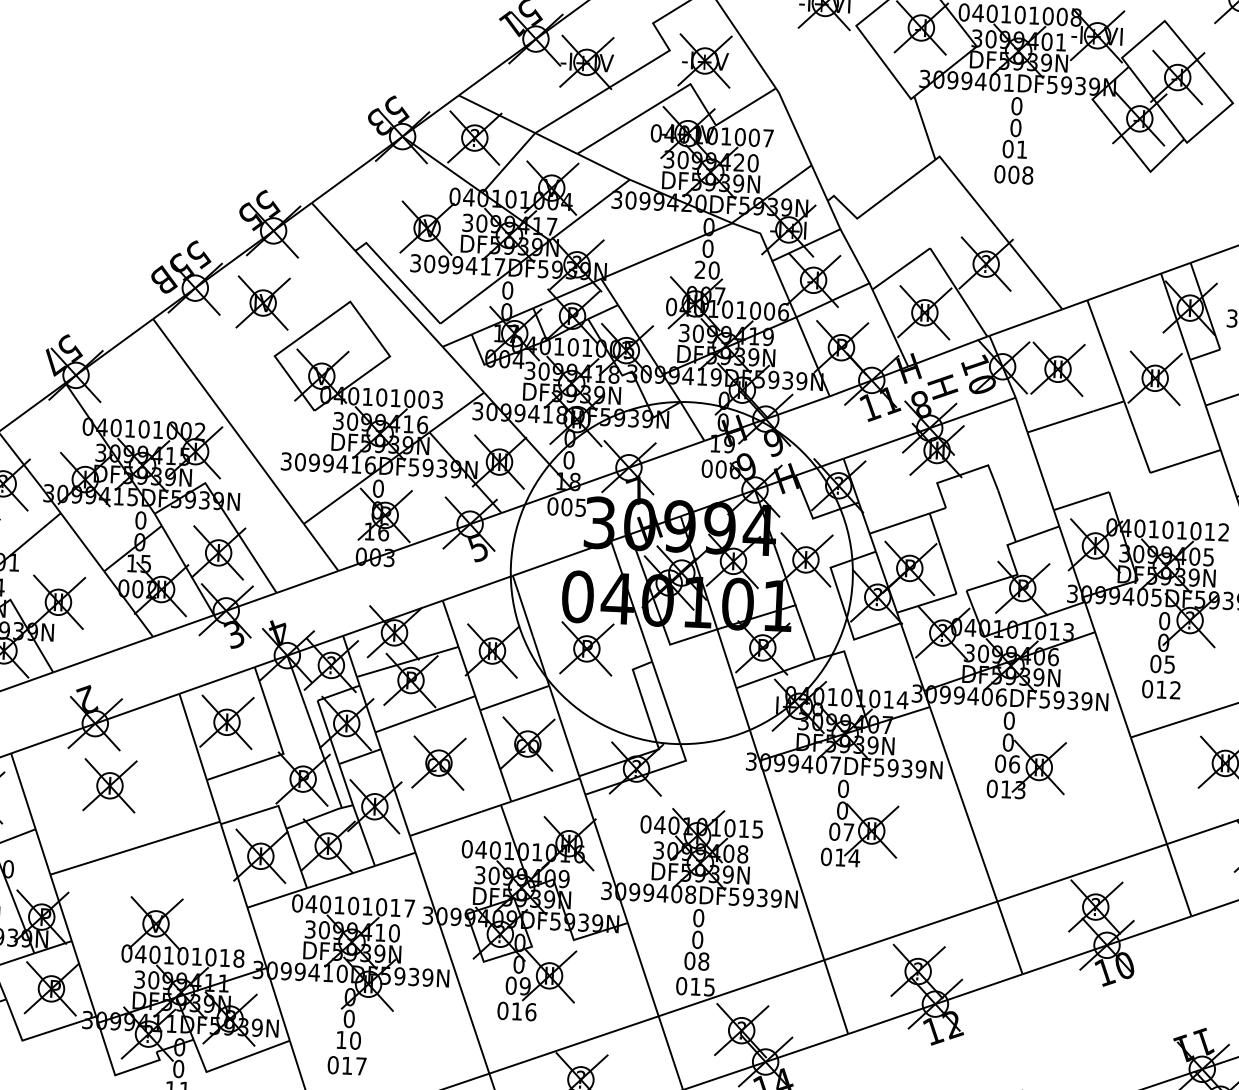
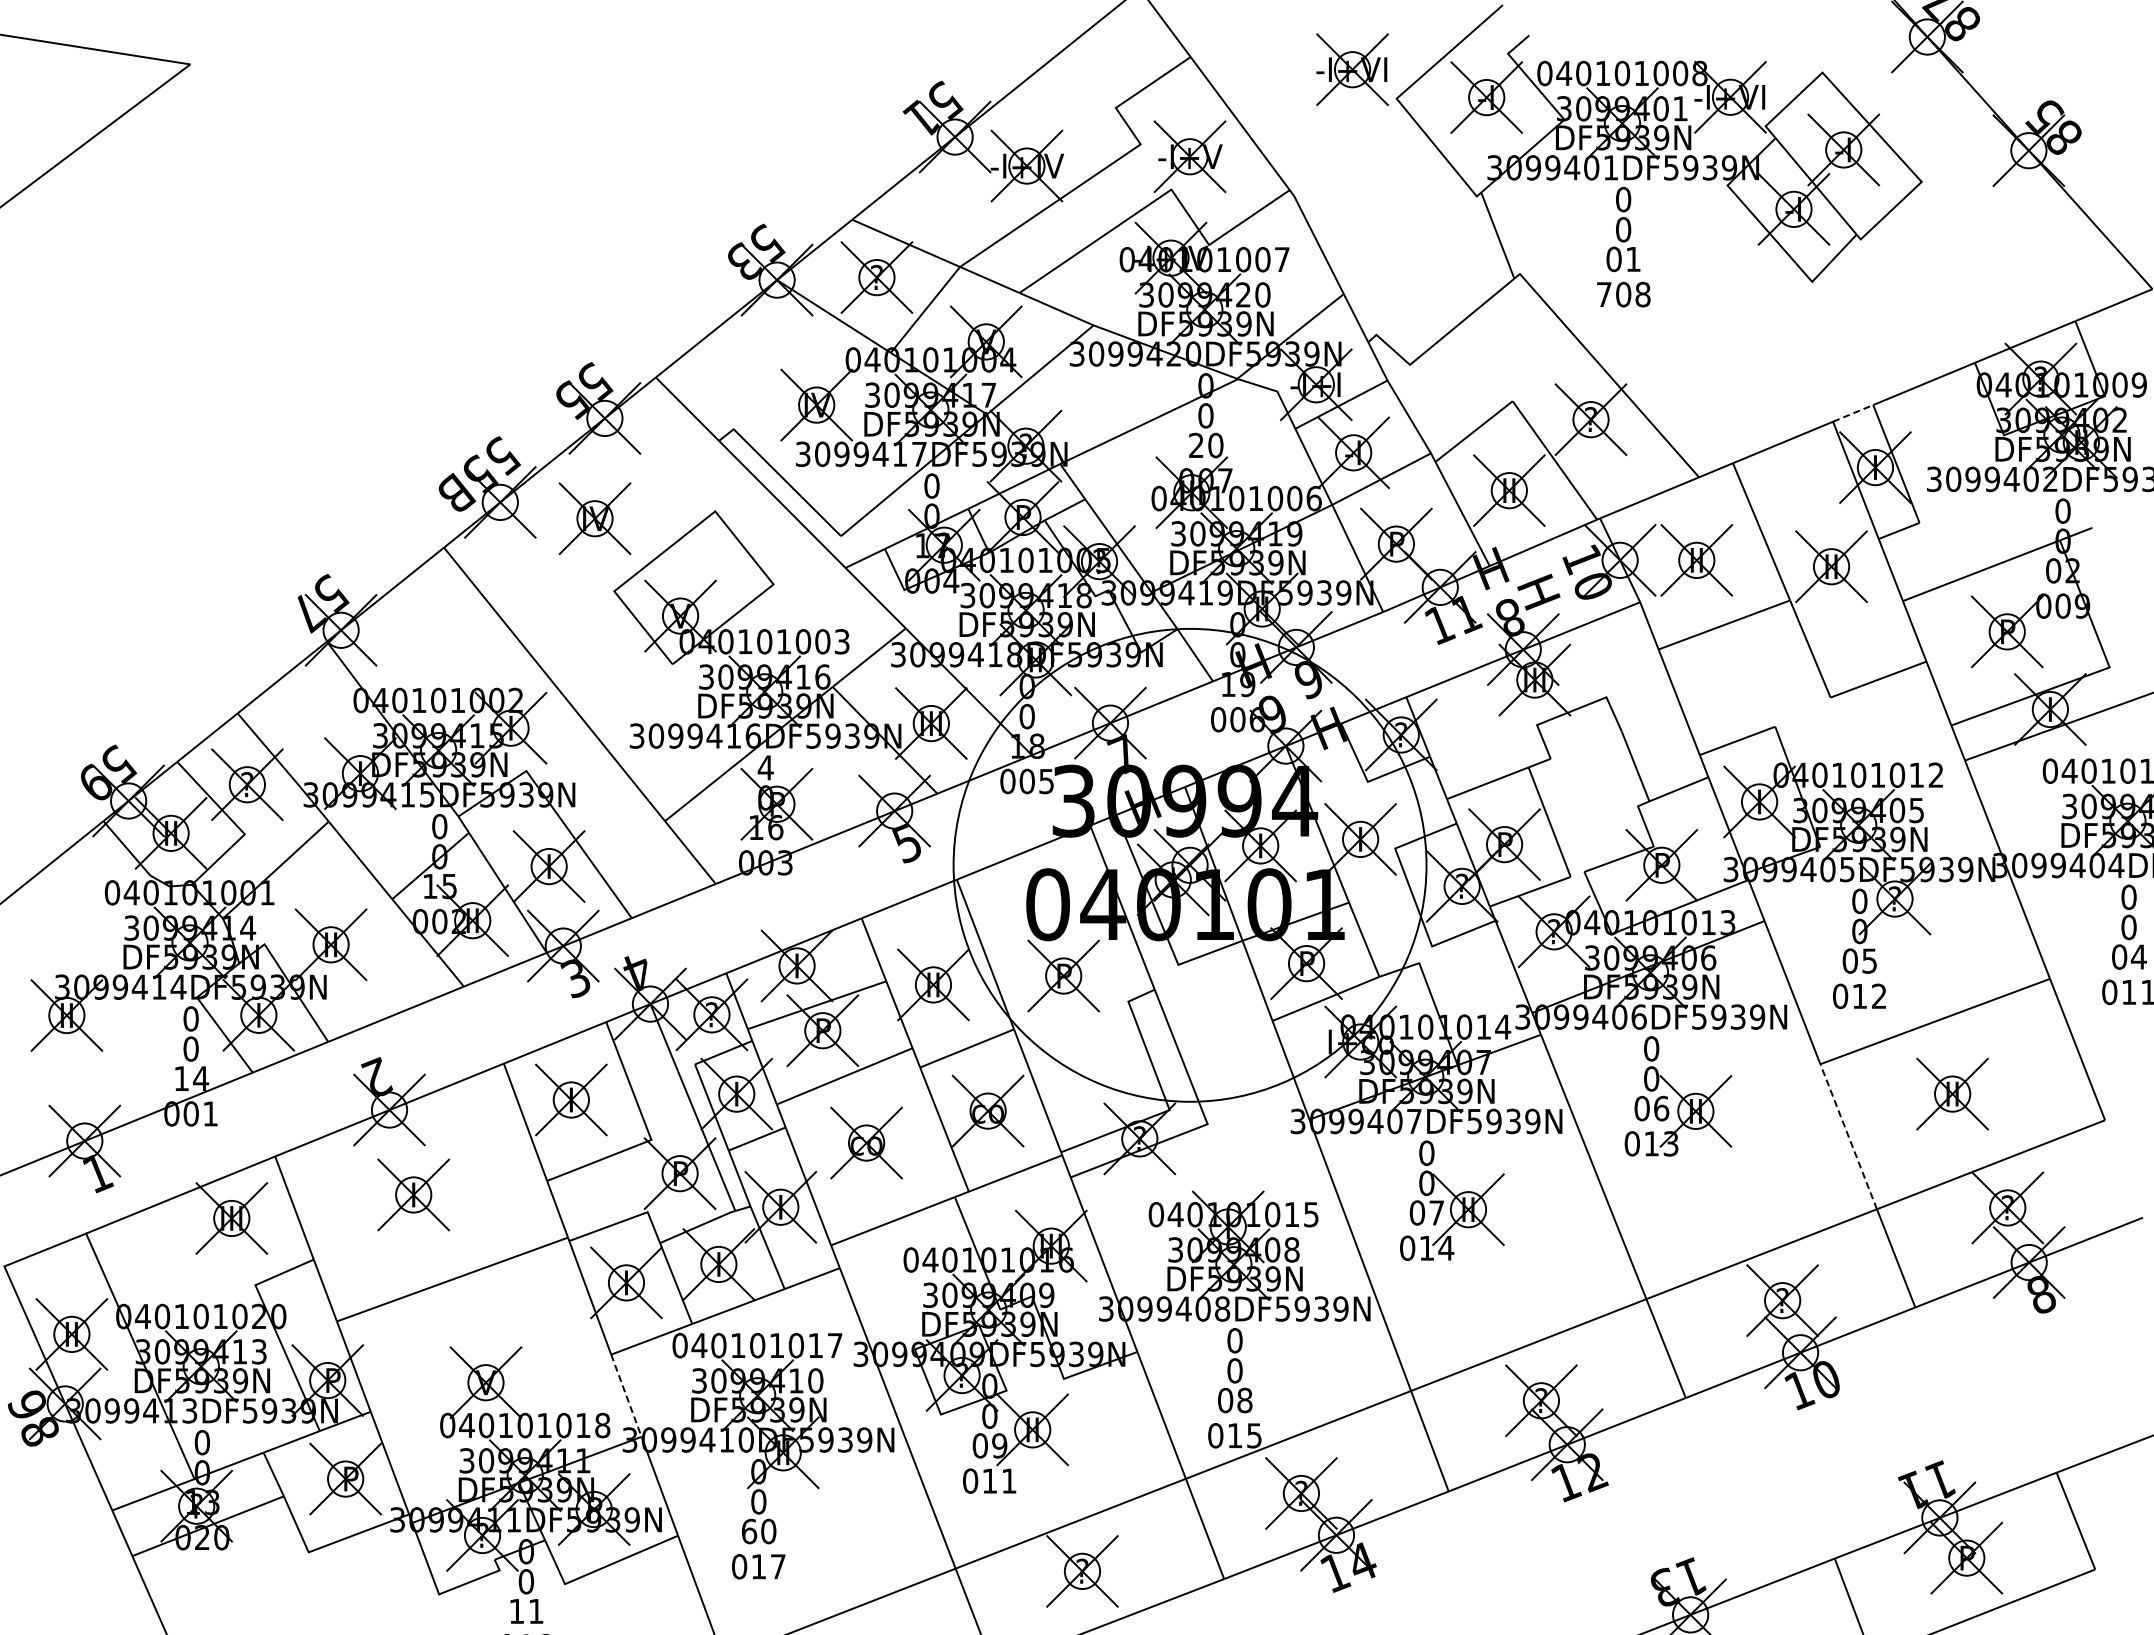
text: (999, 174) -> (1603, 294), 008 -> 708
line: (1176, 268) -> (1853, 413), solid -> dashed
text: (378, 488) -> (765, 767), 0 -> 4
line: (1148, 790) -> (1848, 1136), solid -> dashed
line: (257, 937) -> (626, 1395), solid -> dashed
text: (531, 1011) -> (1009, 1480), 016 -> 011
text: (341, 1040) -> (749, 1531), 10 -> 60

